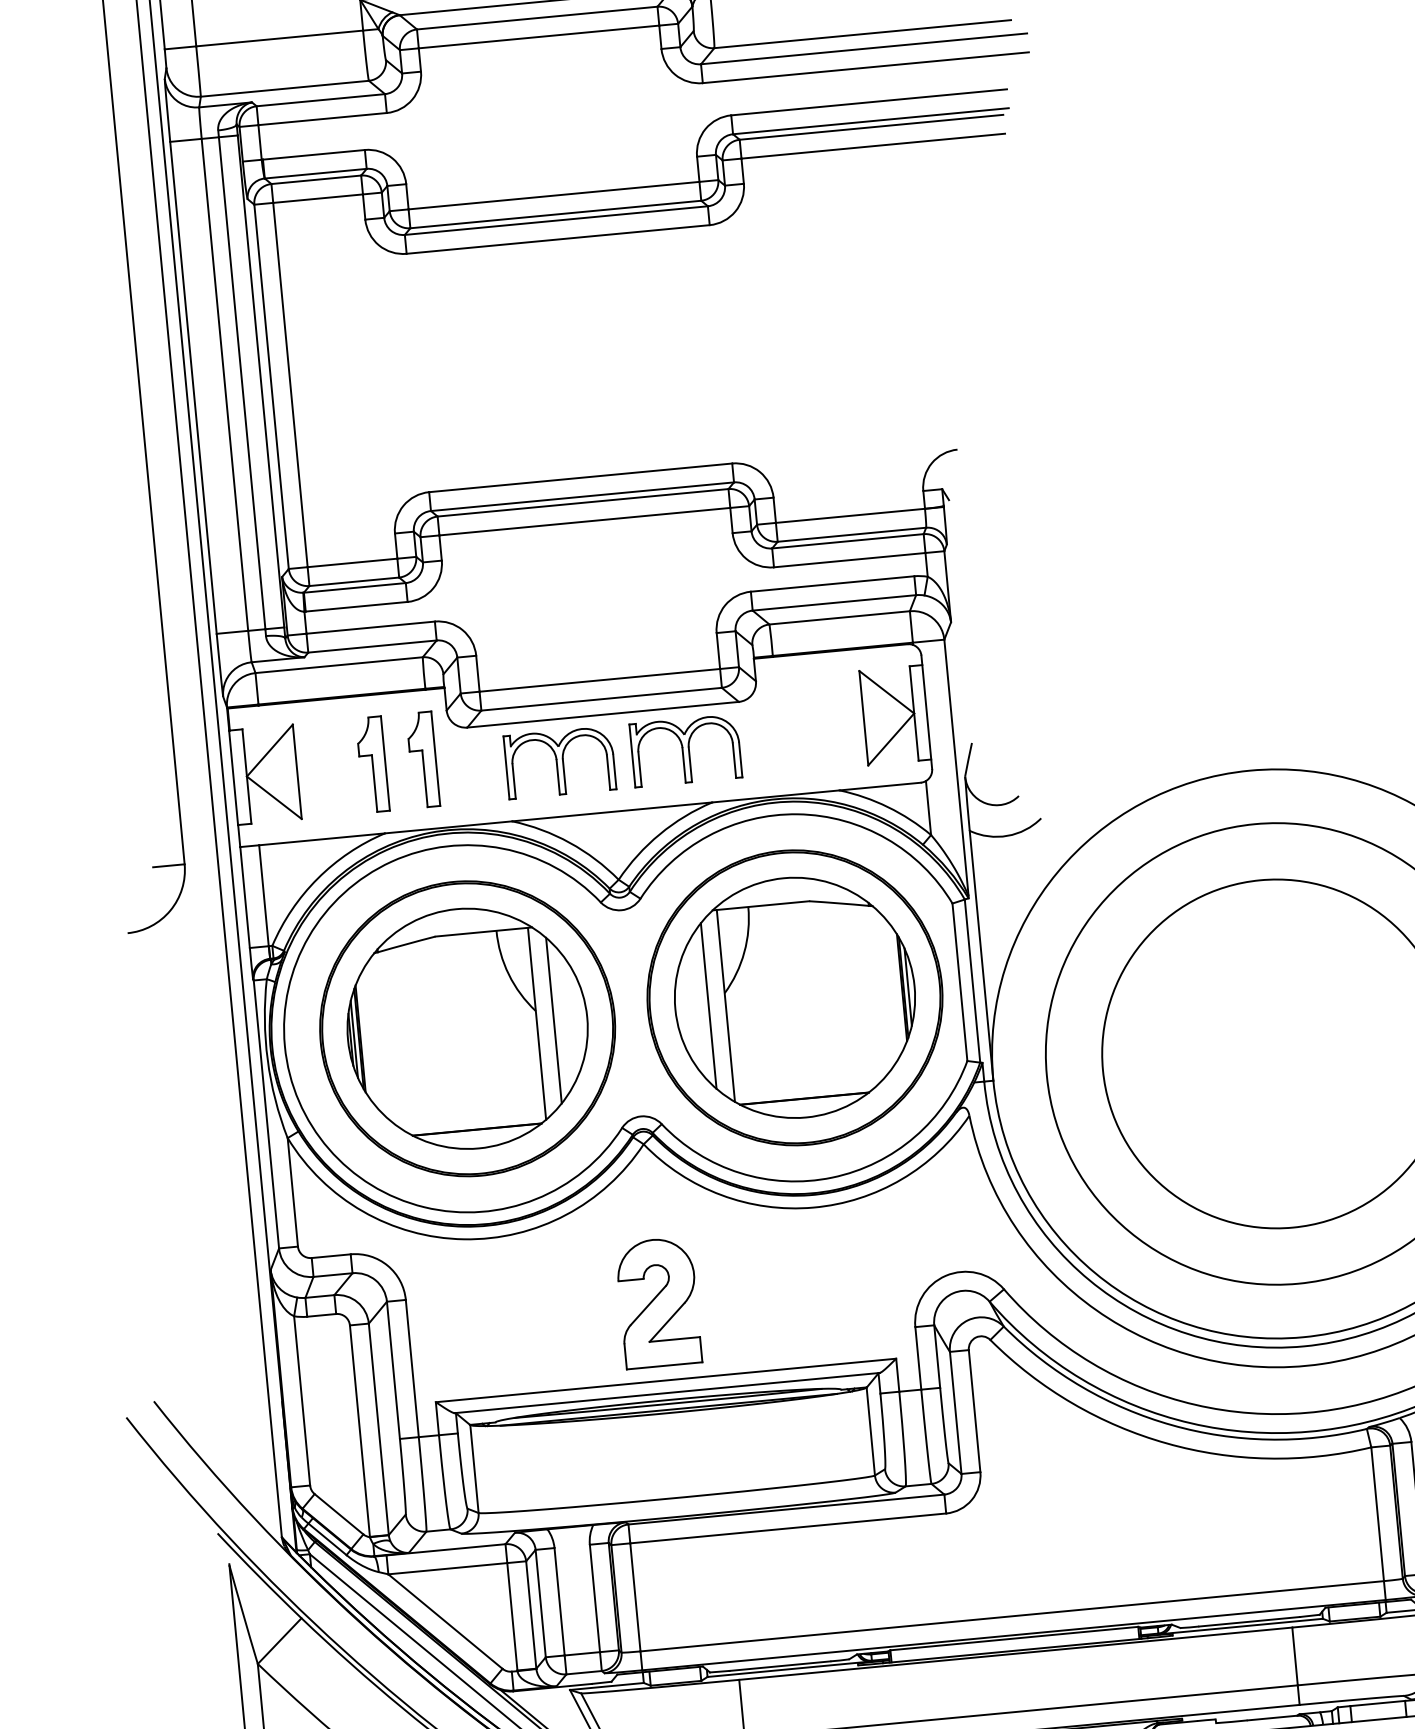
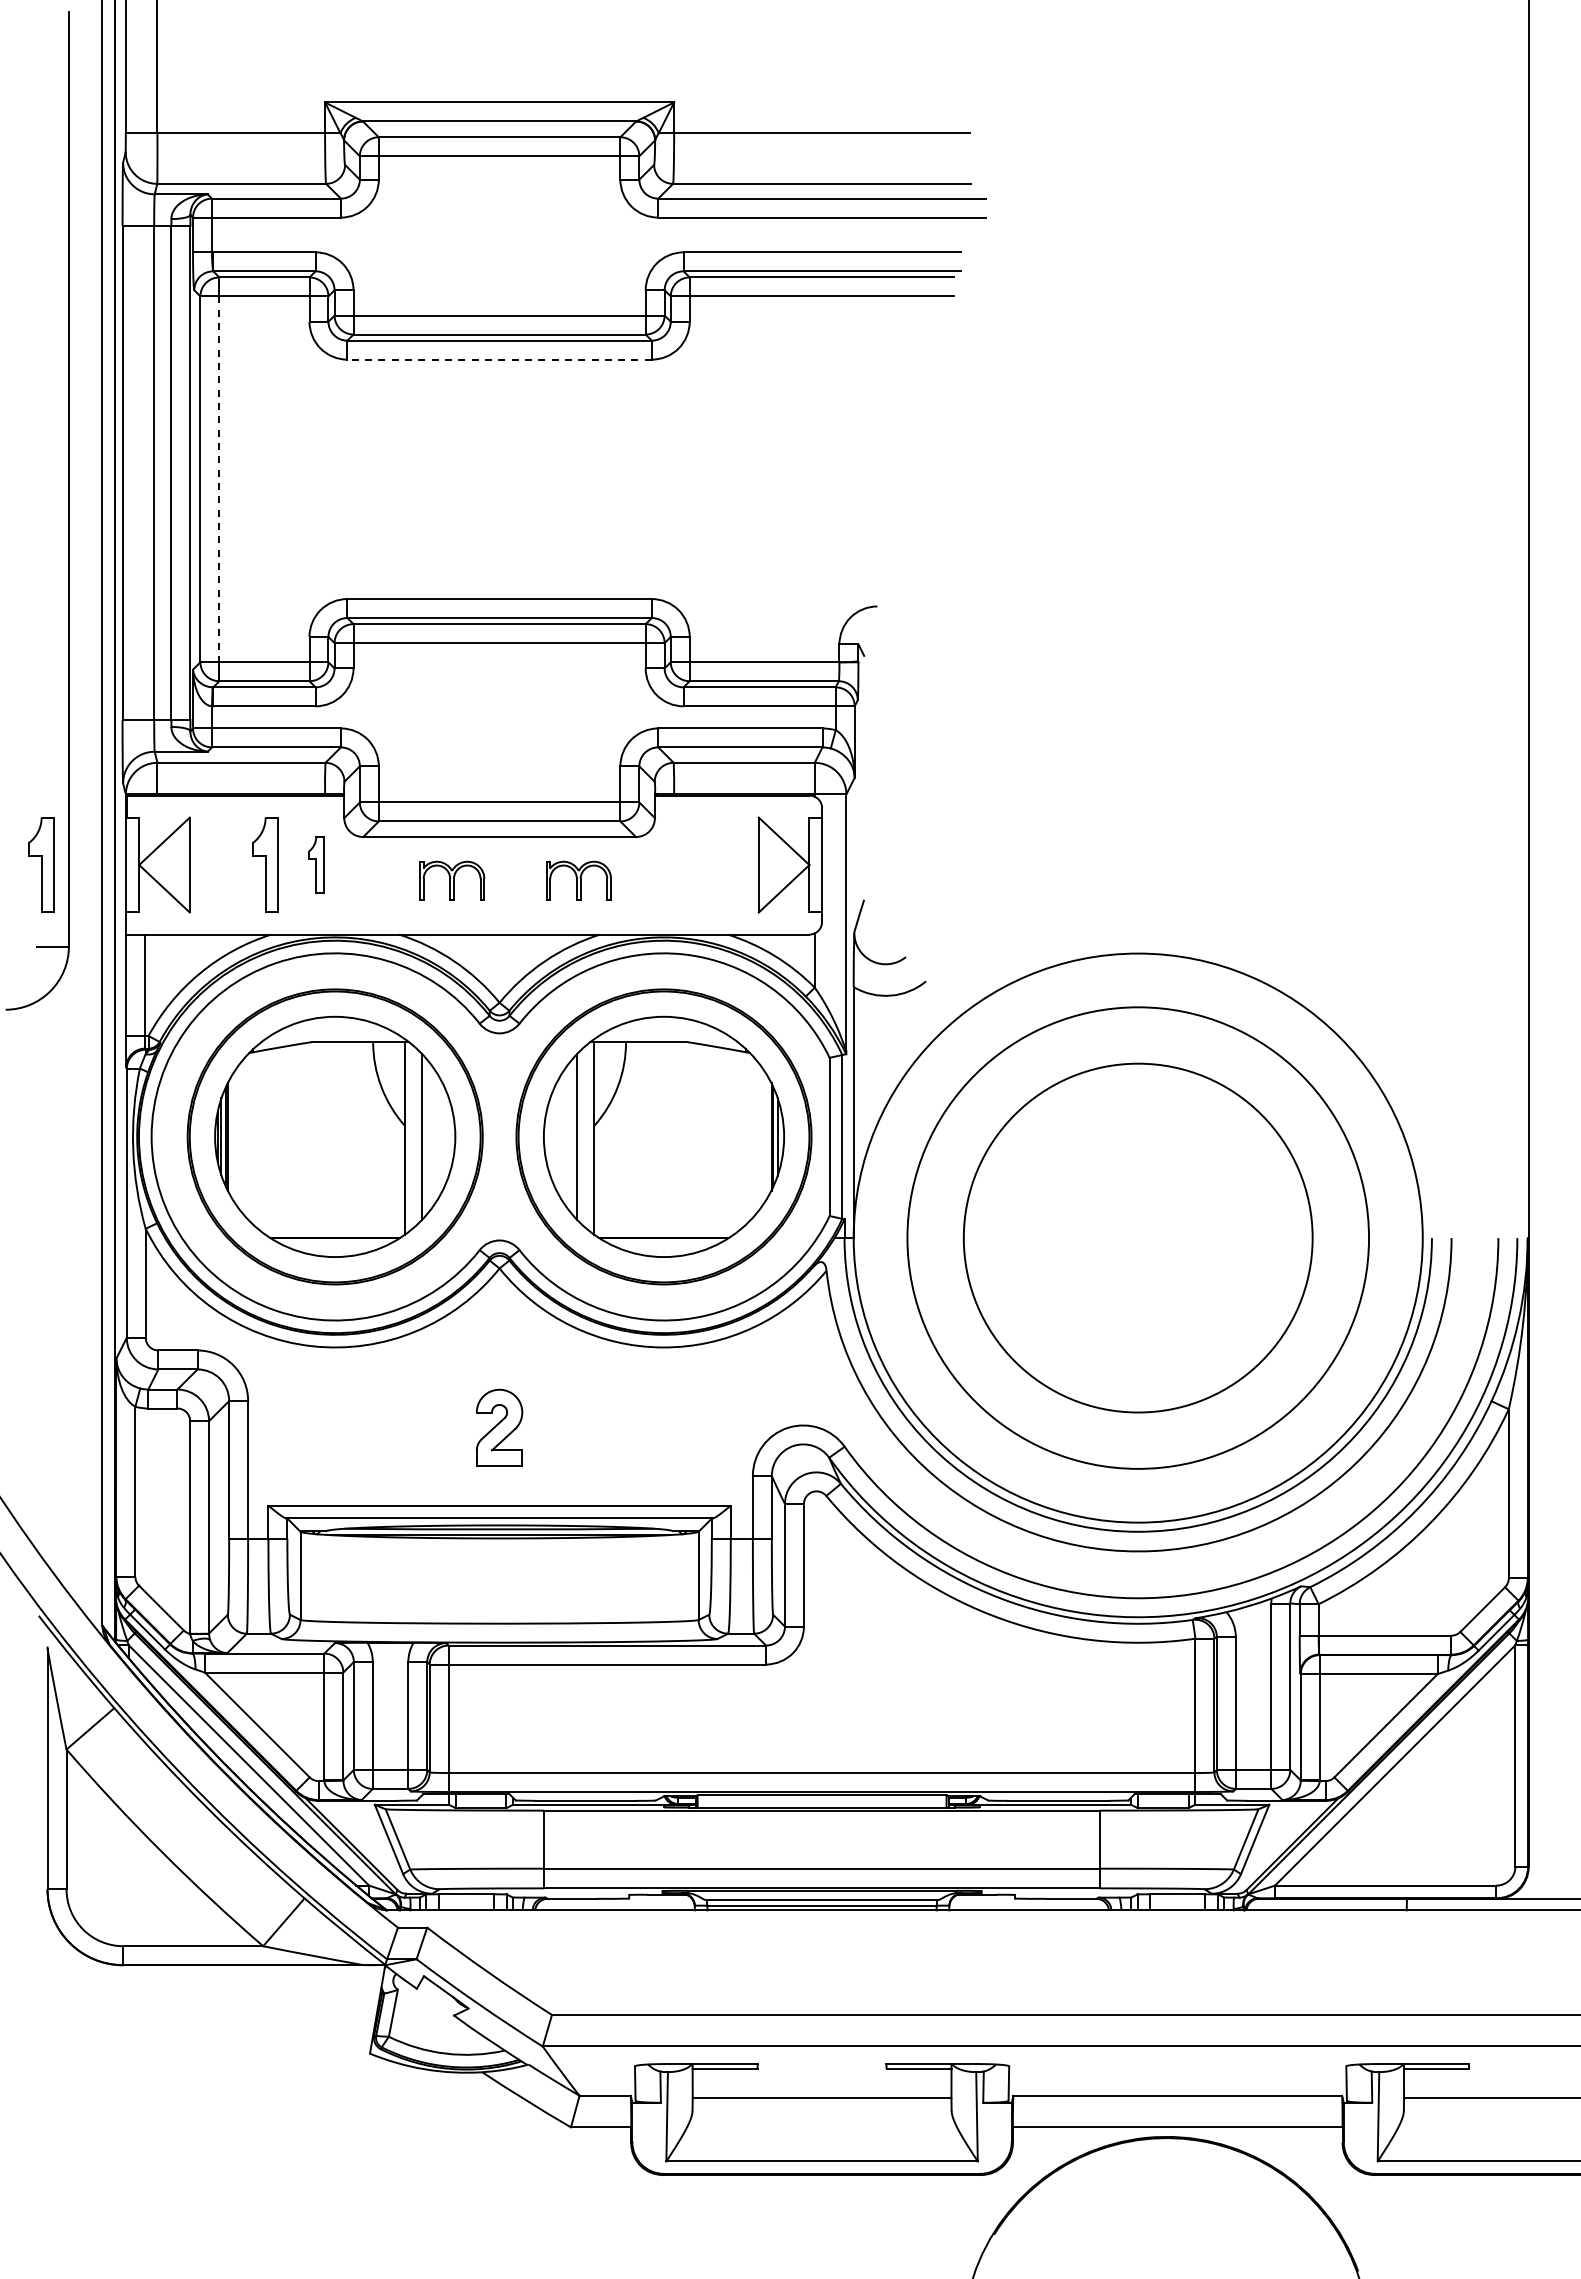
line: (558, 239) -> (499, 359), solid -> dashed
line: (290, 385) -> (219, 479), solid -> dashed
part: (685, 750) -> (578, 880), size x0.6
part: (423, 759) -> (316, 864), size x0.6
part: (559, 762) -> (451, 880), size x0.6
part: (149, 785) -> (41, 864), added
part: (658, 1302) -> (499, 1427), size x0.6

